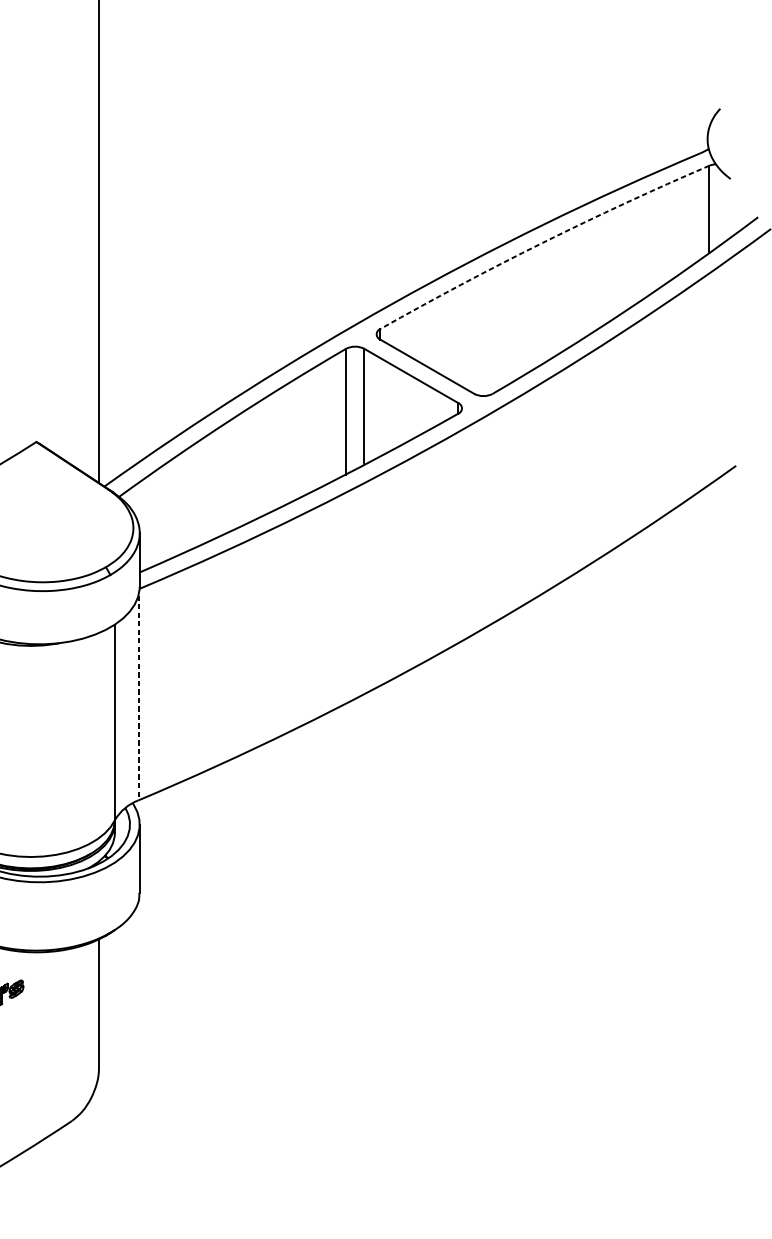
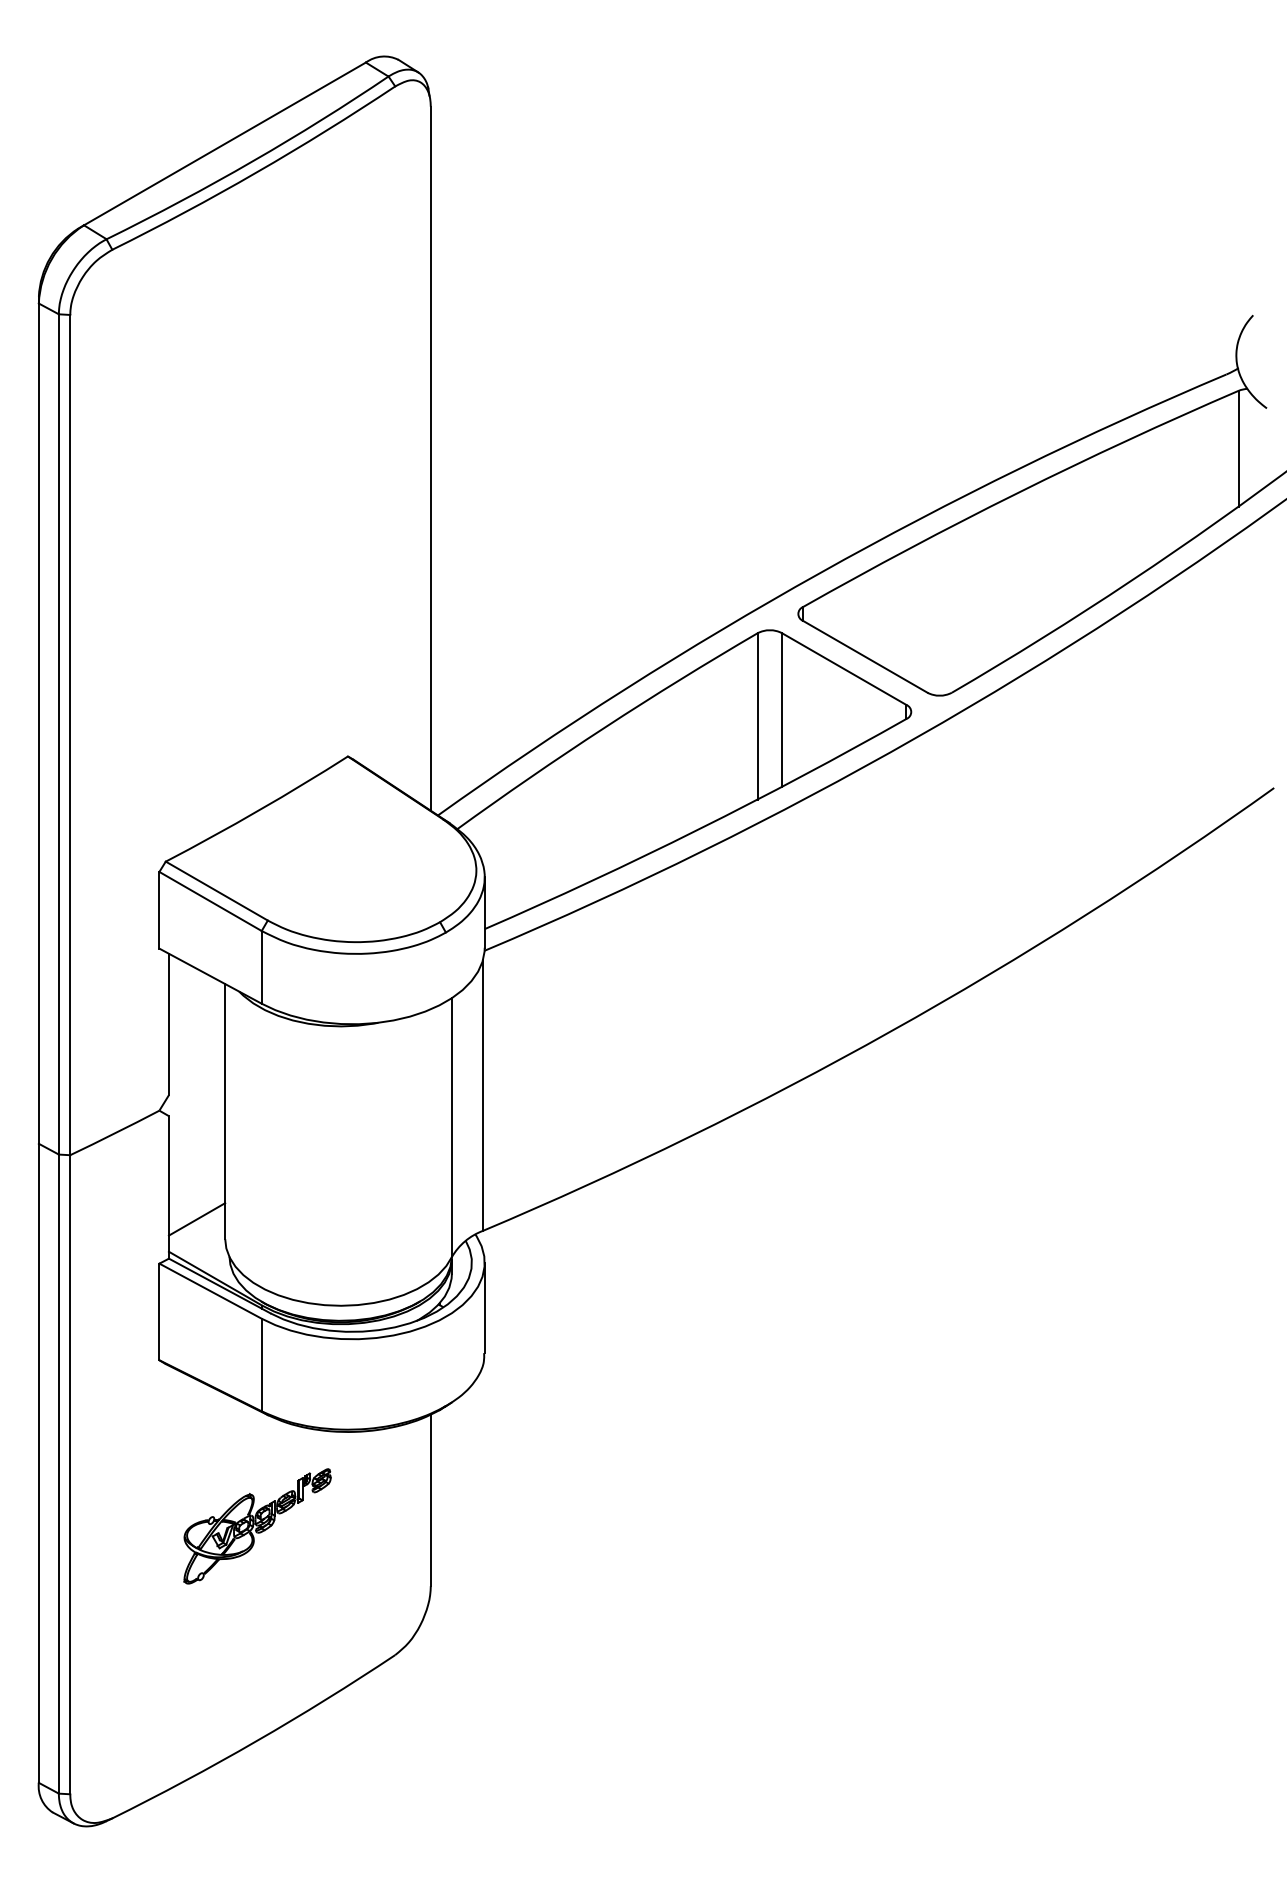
arc: (543, 242) -> (1018, 492), dashed -> solid
line: (138, 698) -> (483, 1095), dashed -> solid

